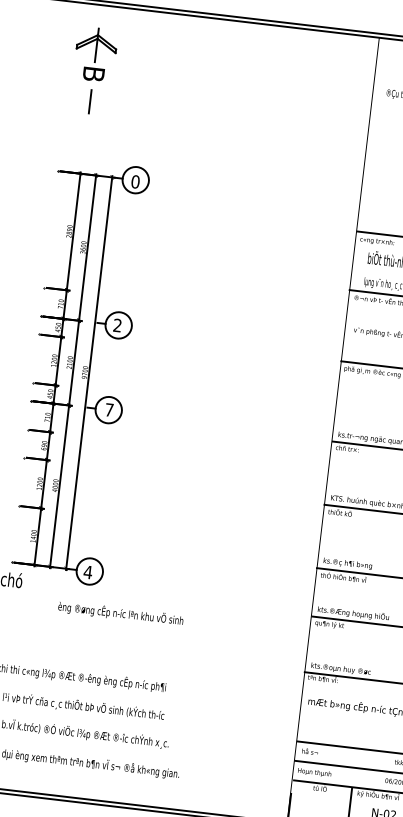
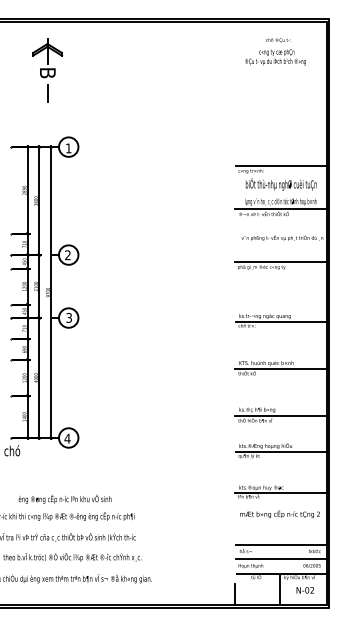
part: (93, 70) -> (47, 70), moved
text: (135, 181) -> (68, 148), 0 -> 1
text: (108, 409) -> (68, 317), 7 -> 3
text: (120, 612) -> (64, 498), moved

